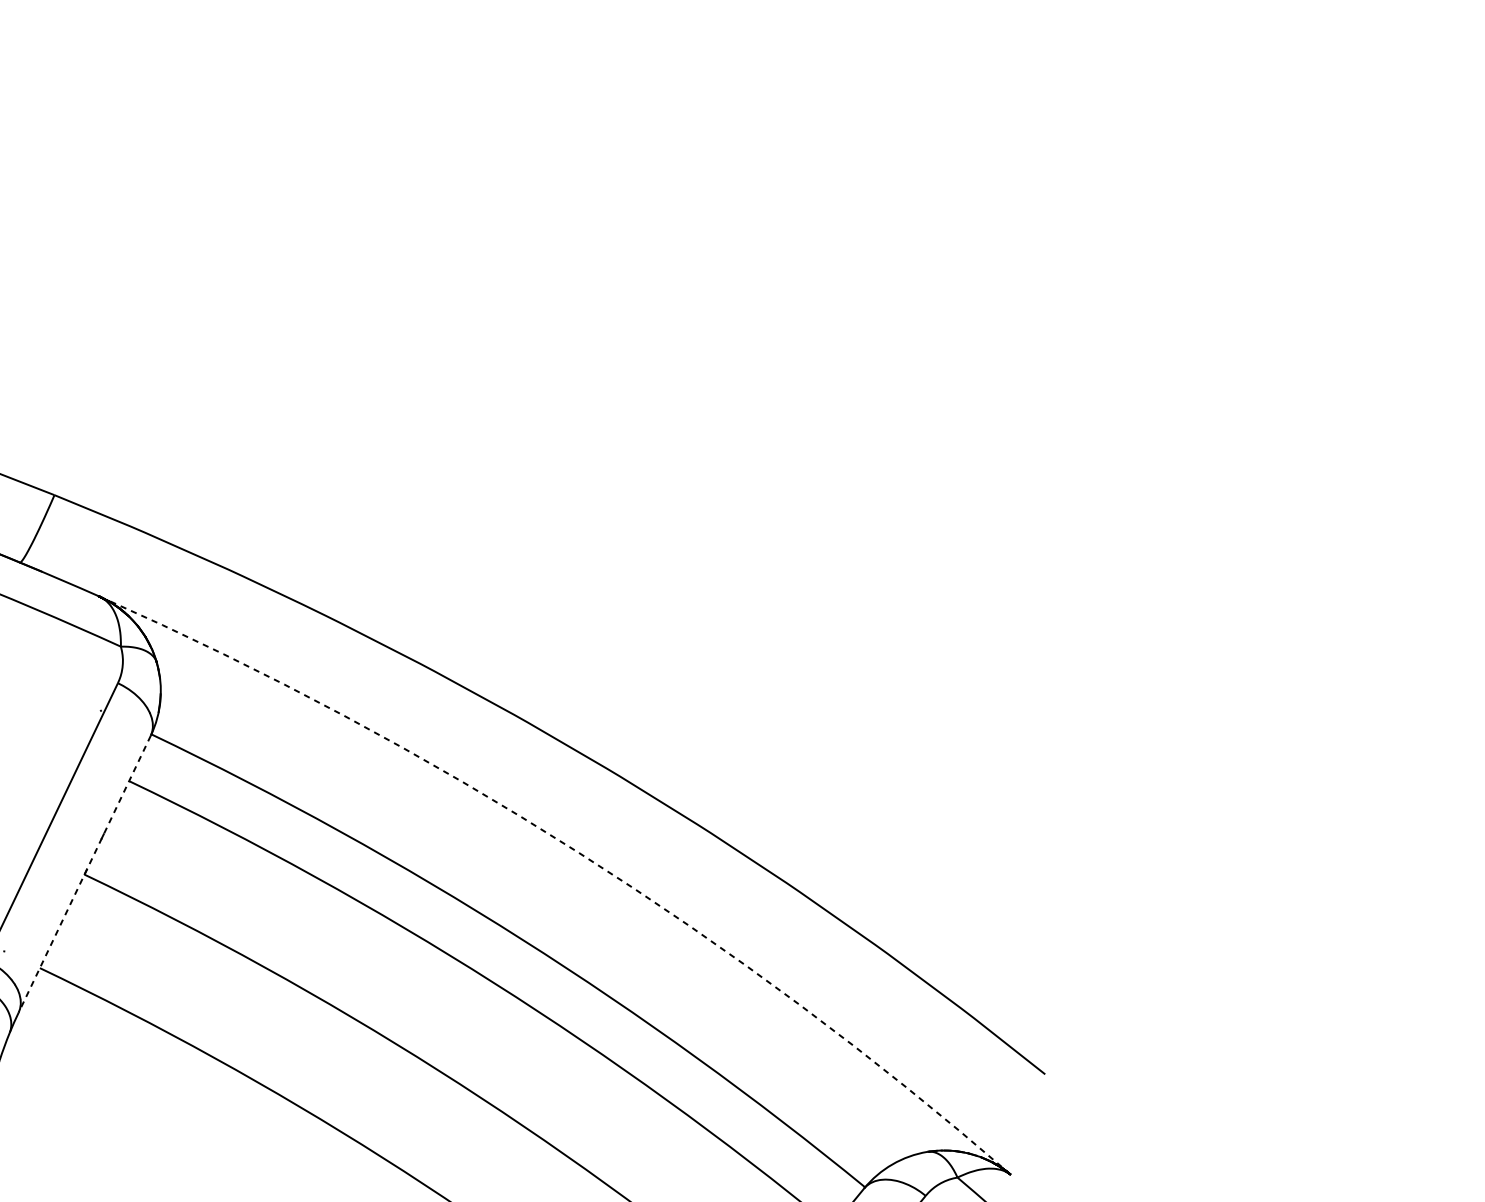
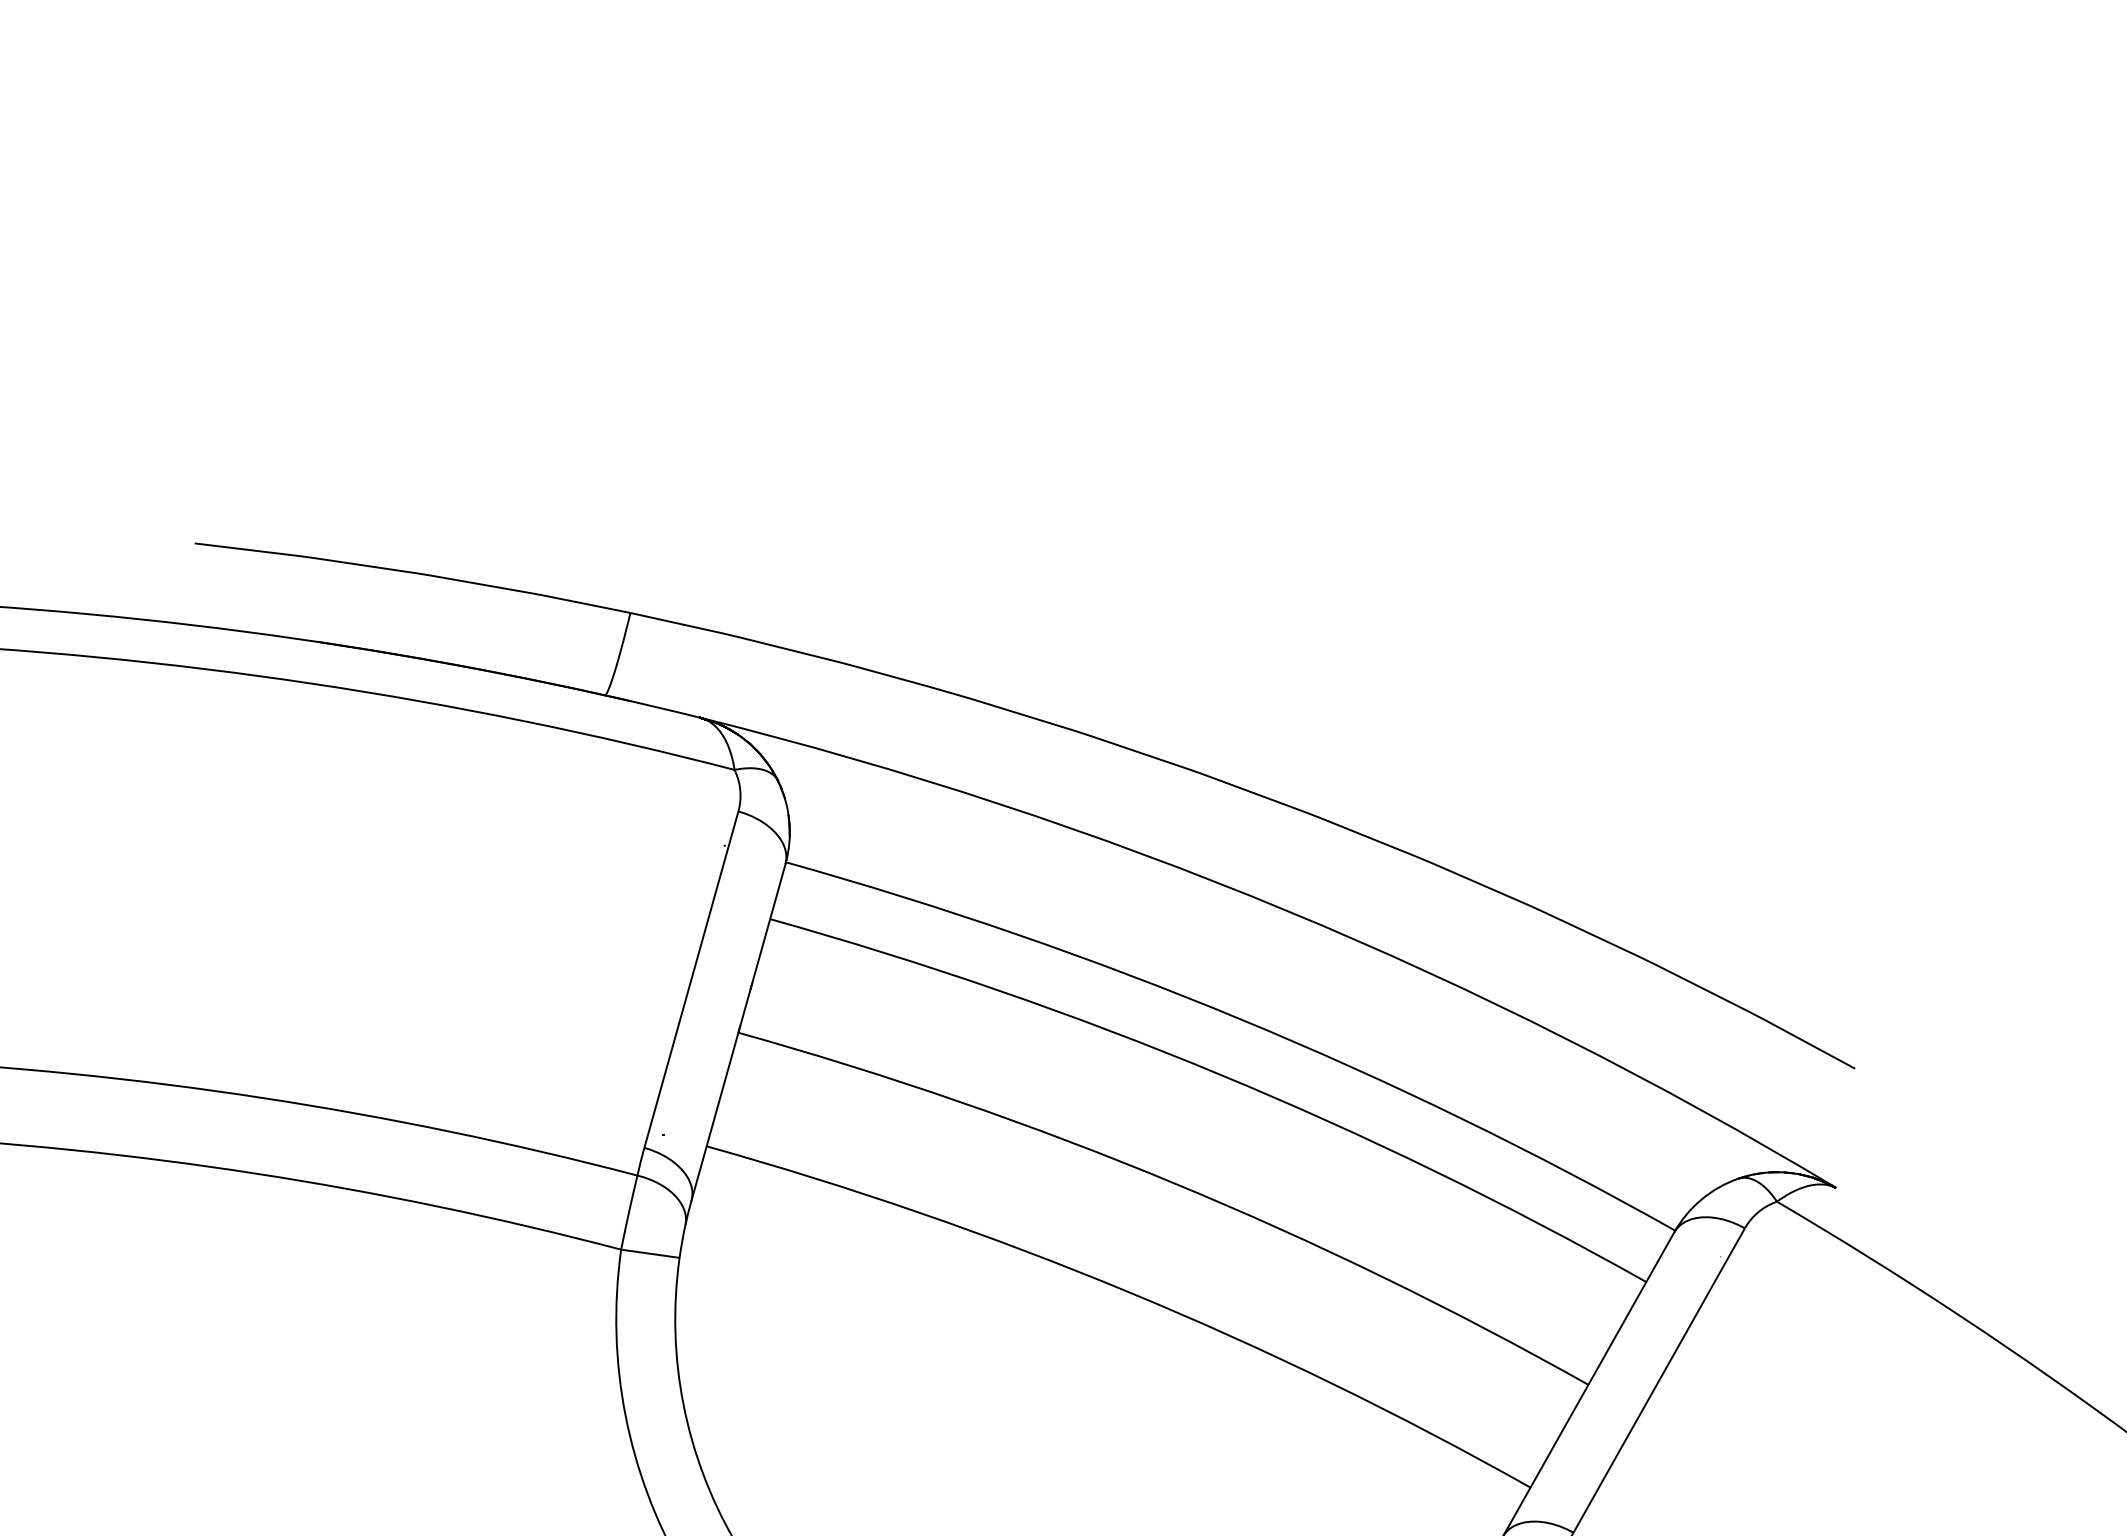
arc: (577, 851) -> (1286, 910), dashed -> solid
line: (84, 874) -> (738, 1032), dashed -> solid

